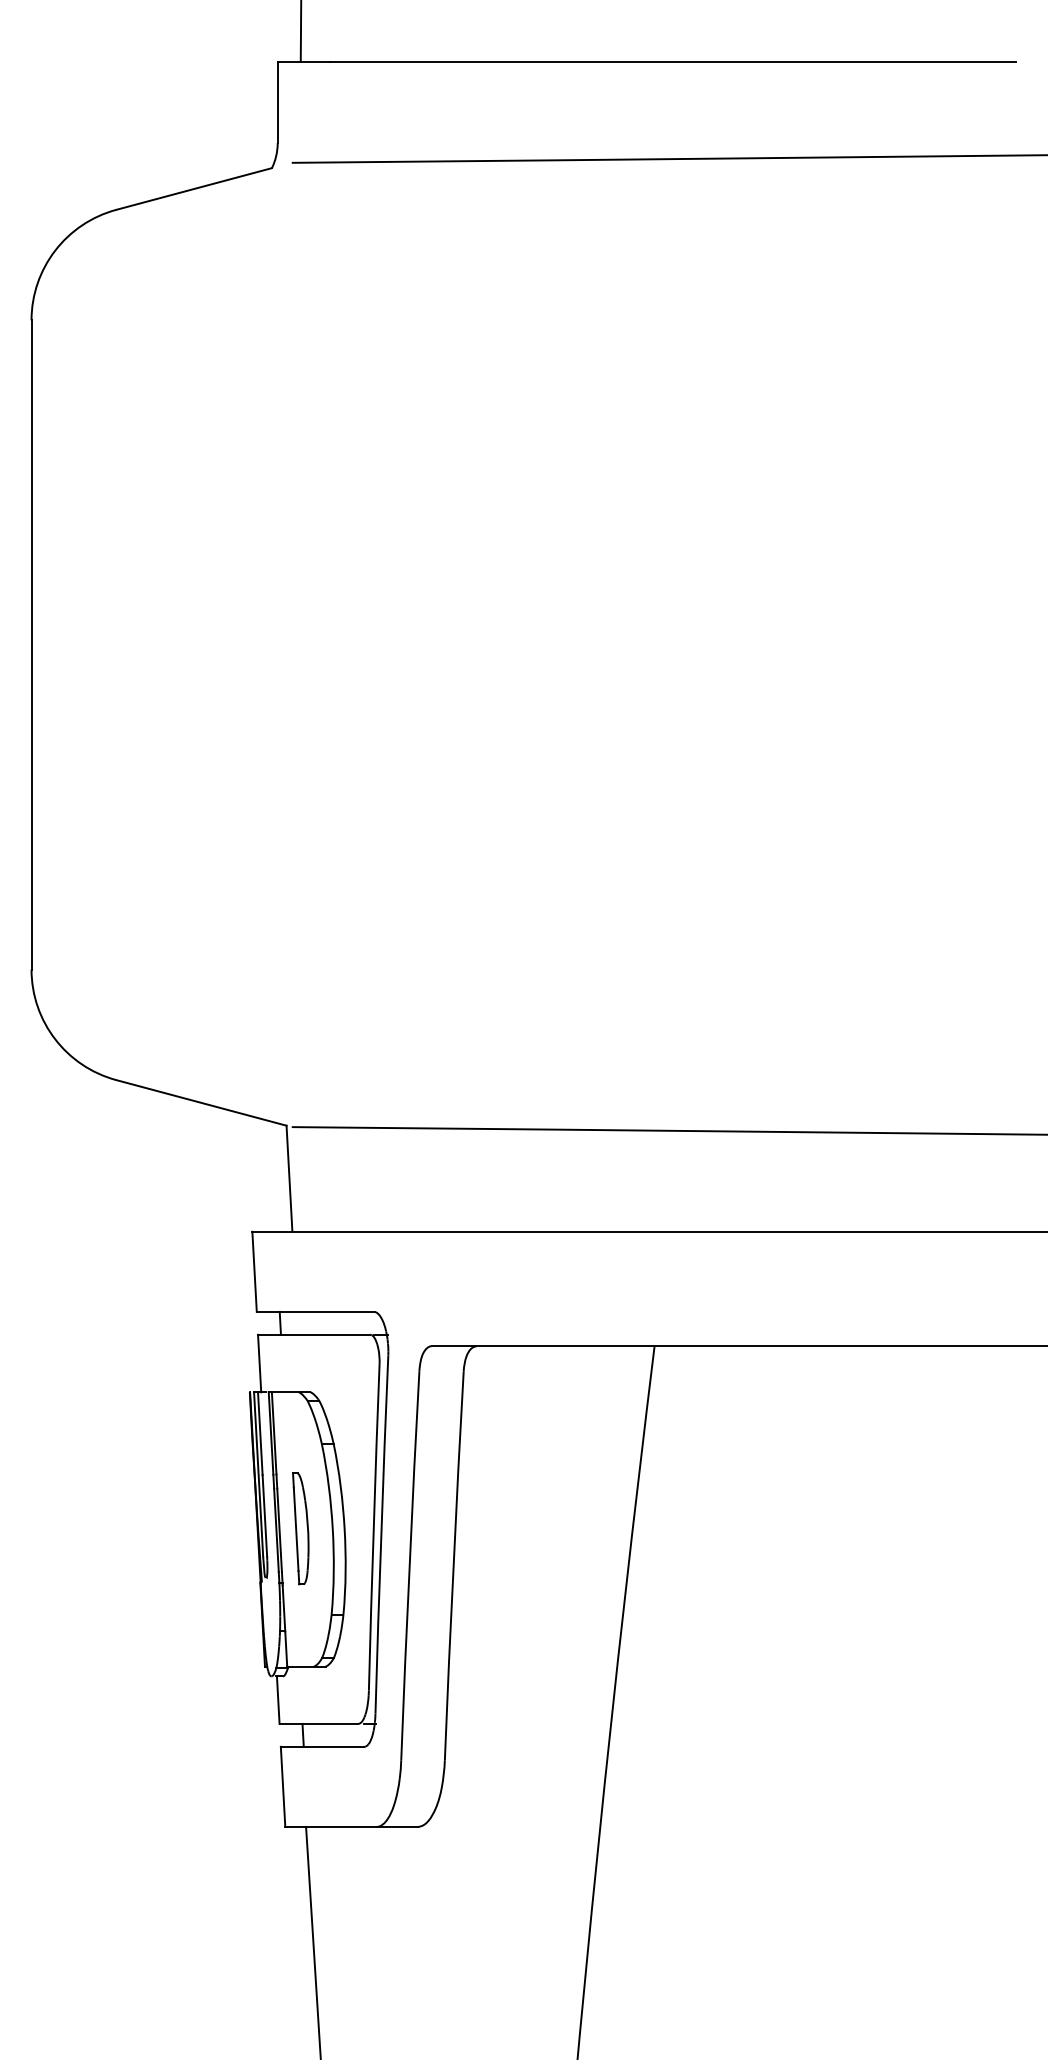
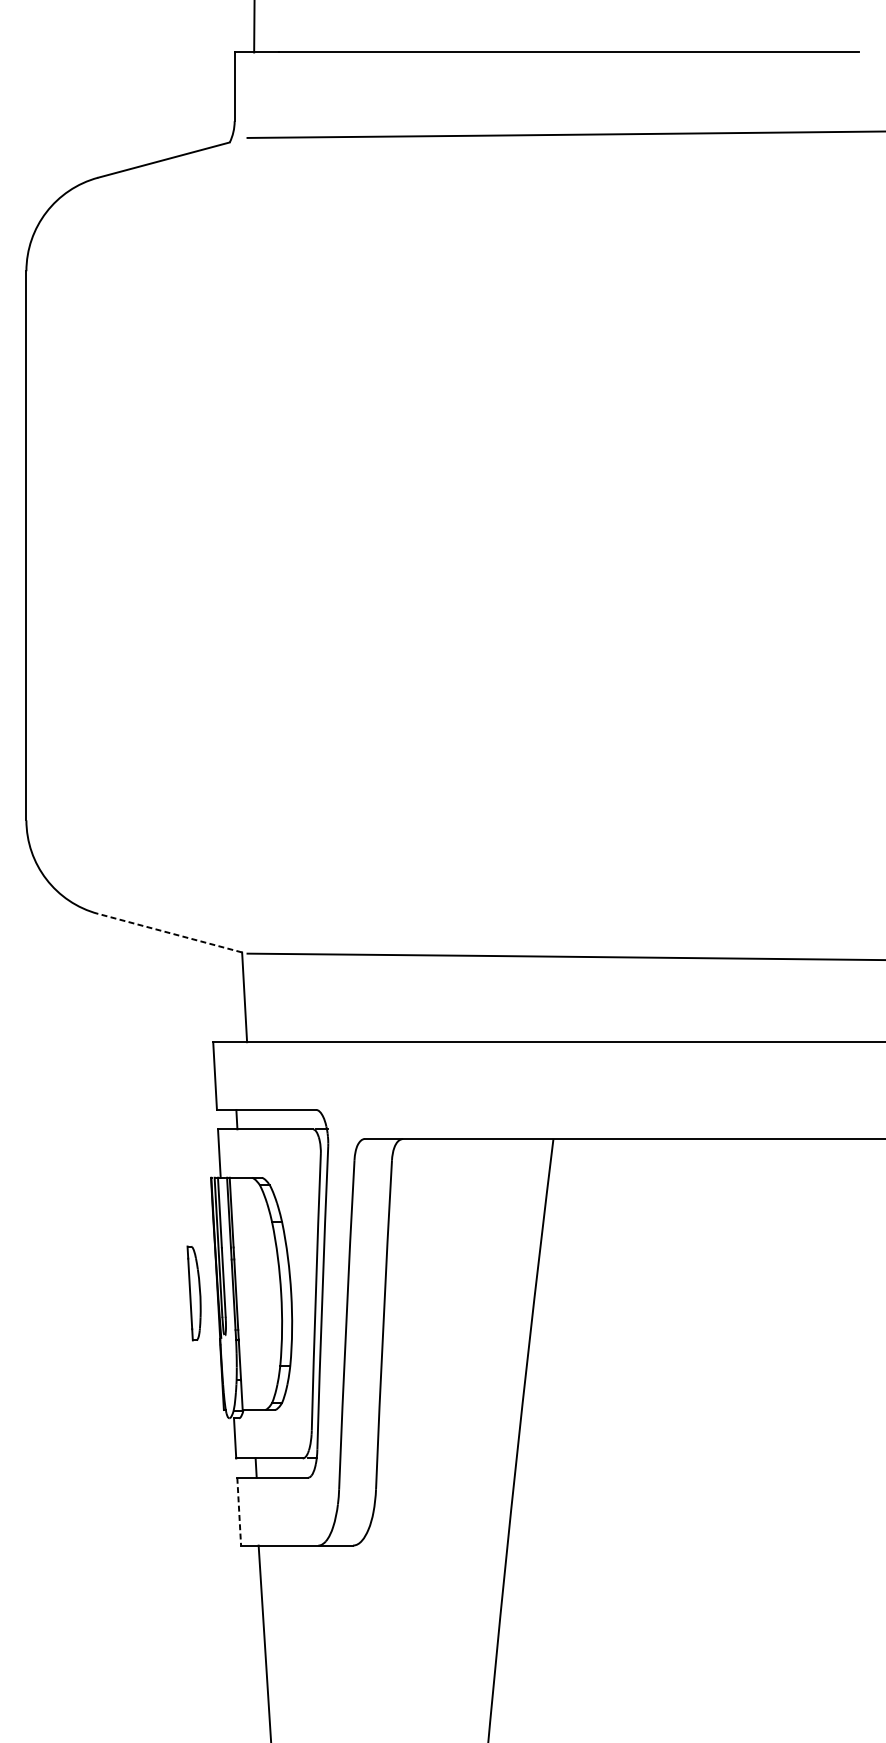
line: (200, 1102) -> (169, 932), solid -> dashed
part: (300, 1528) -> (193, 1293), moved
line: (283, 1787) -> (239, 1512), solid -> dashed

